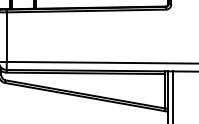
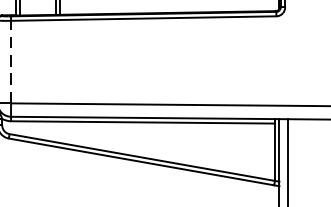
line: (6, 37) -> (10, 62), solid -> dashed

